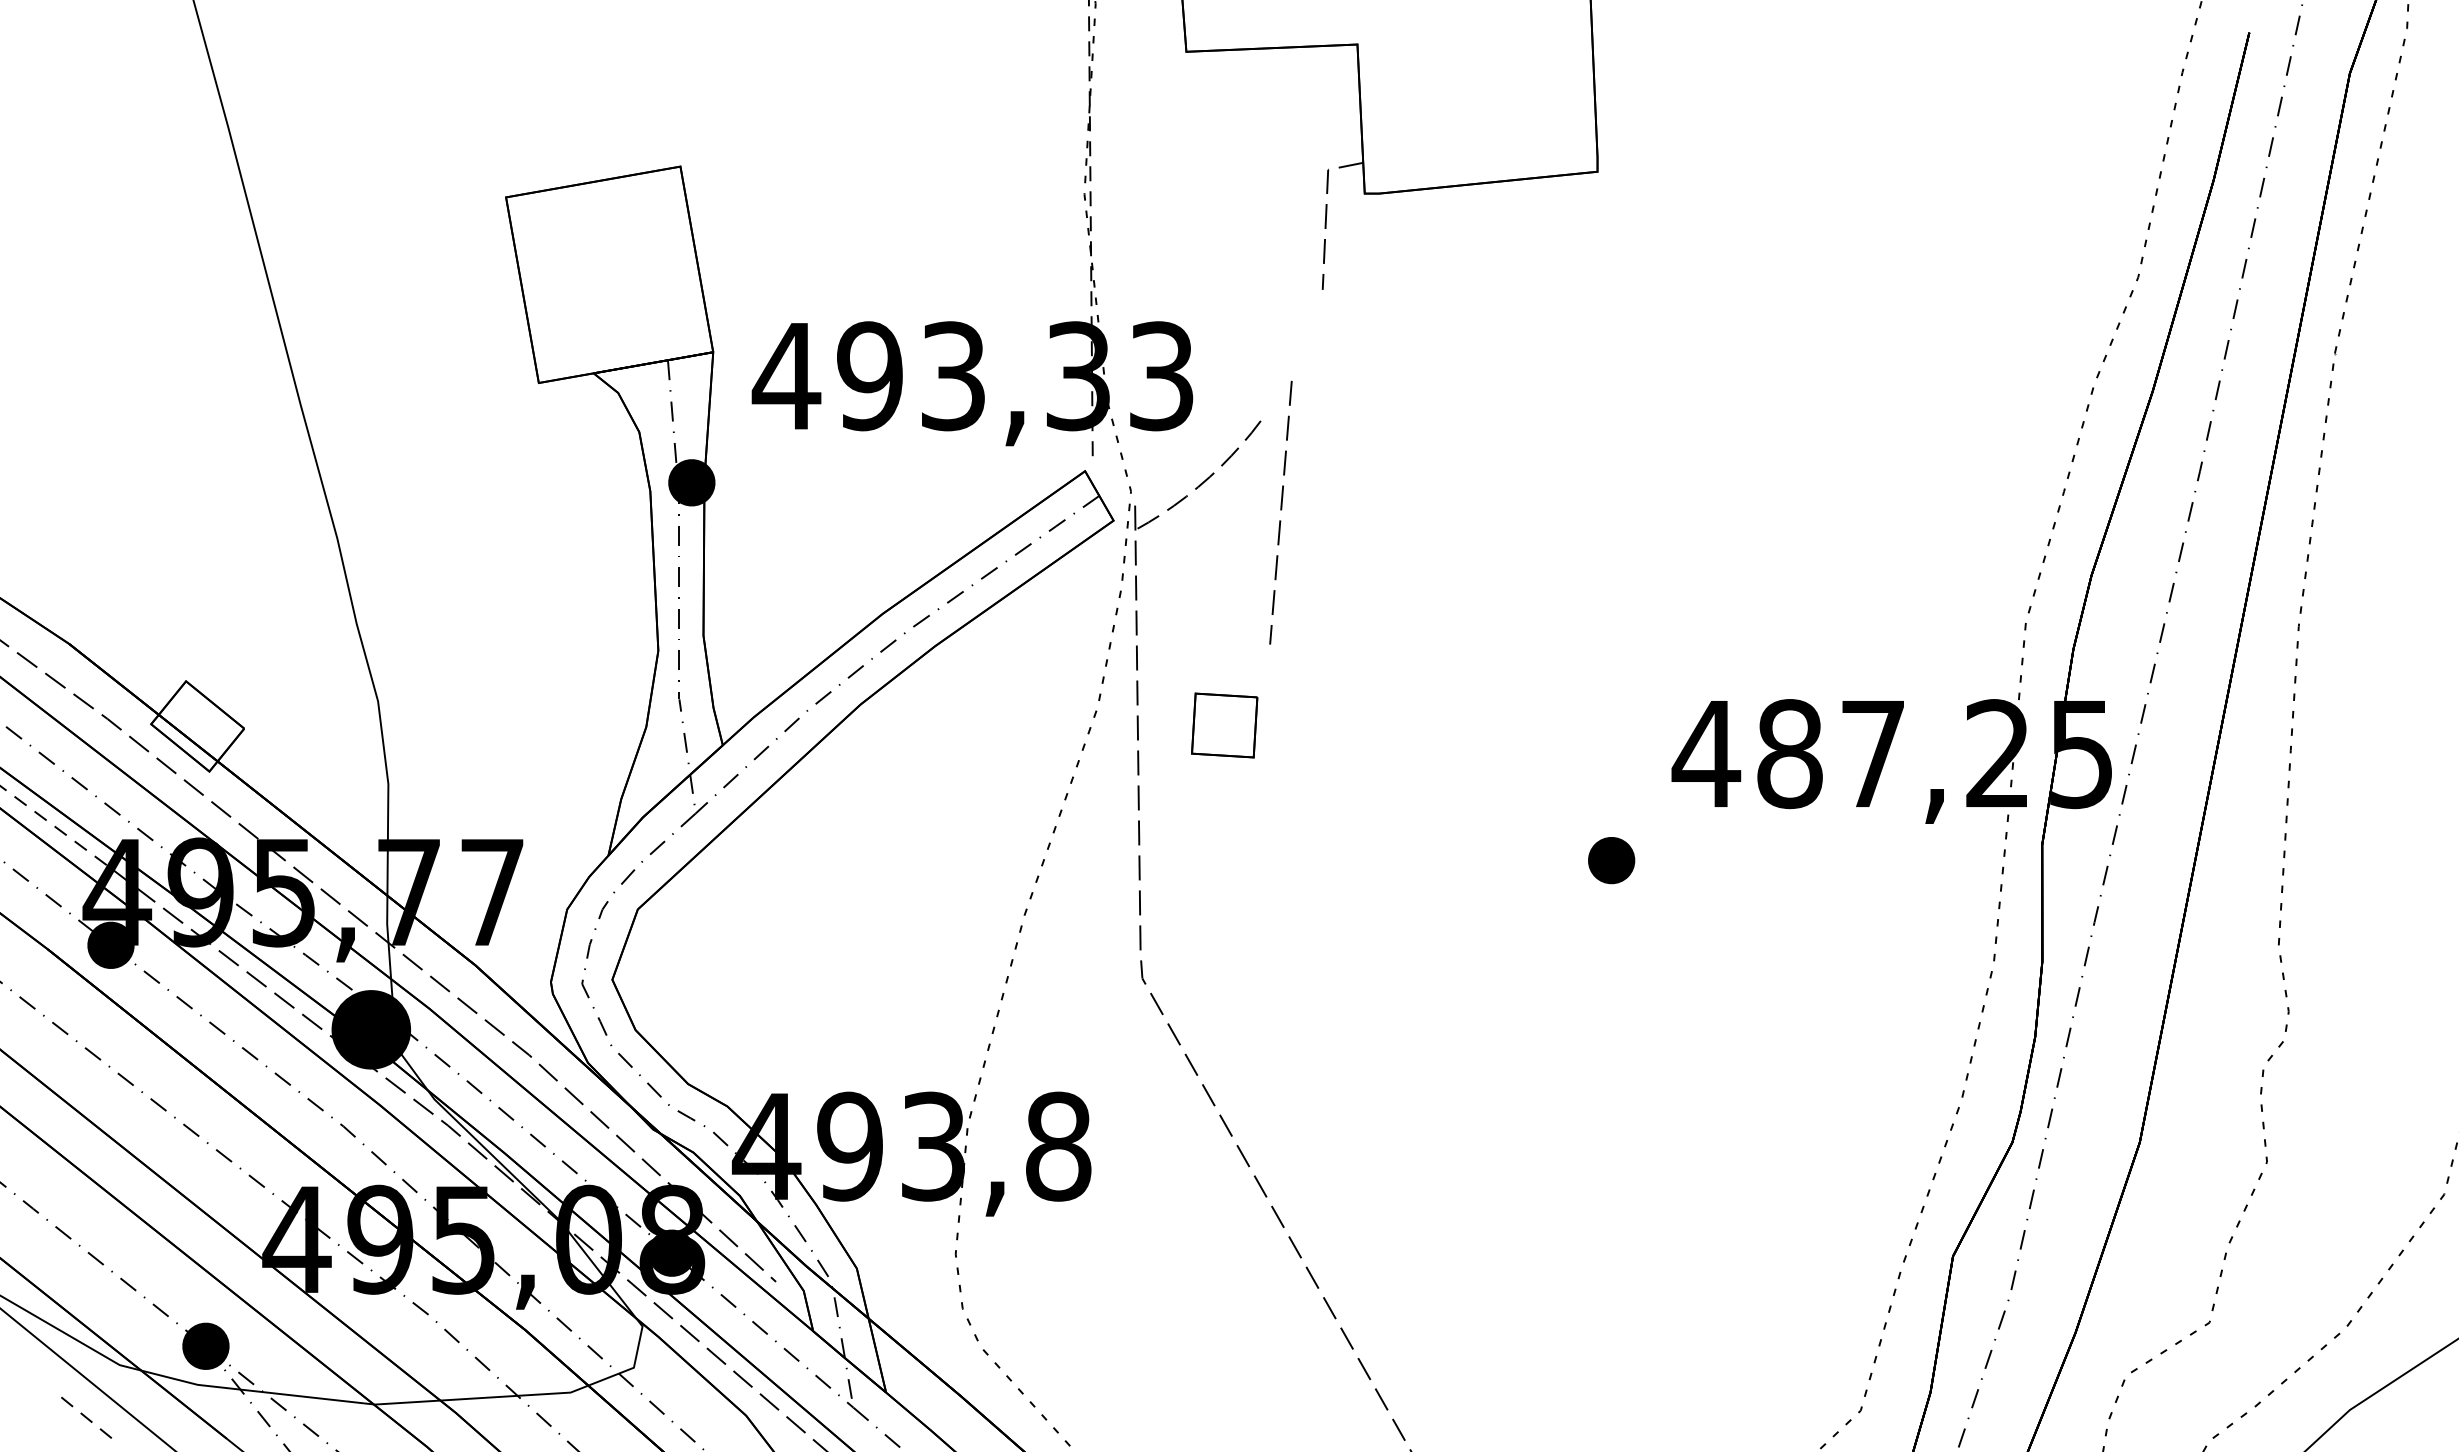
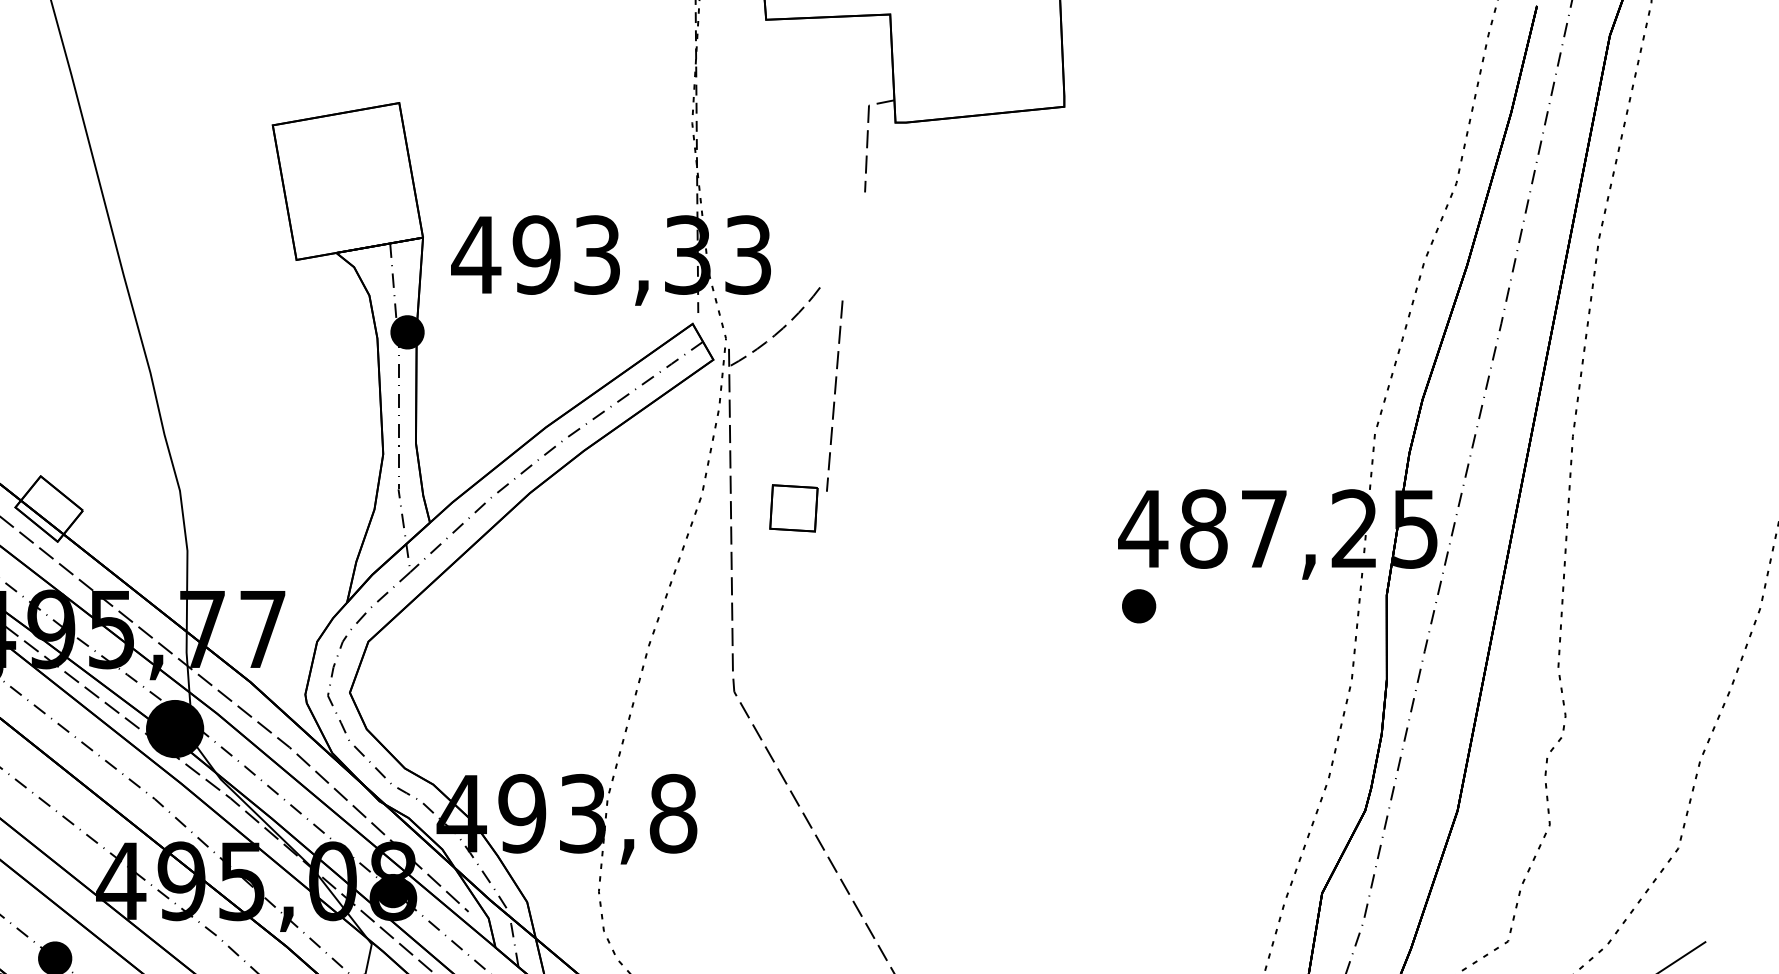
line: (1280, 510) -> (834, 394), moved
part: (1611, 860) -> (1139, 606), moved

